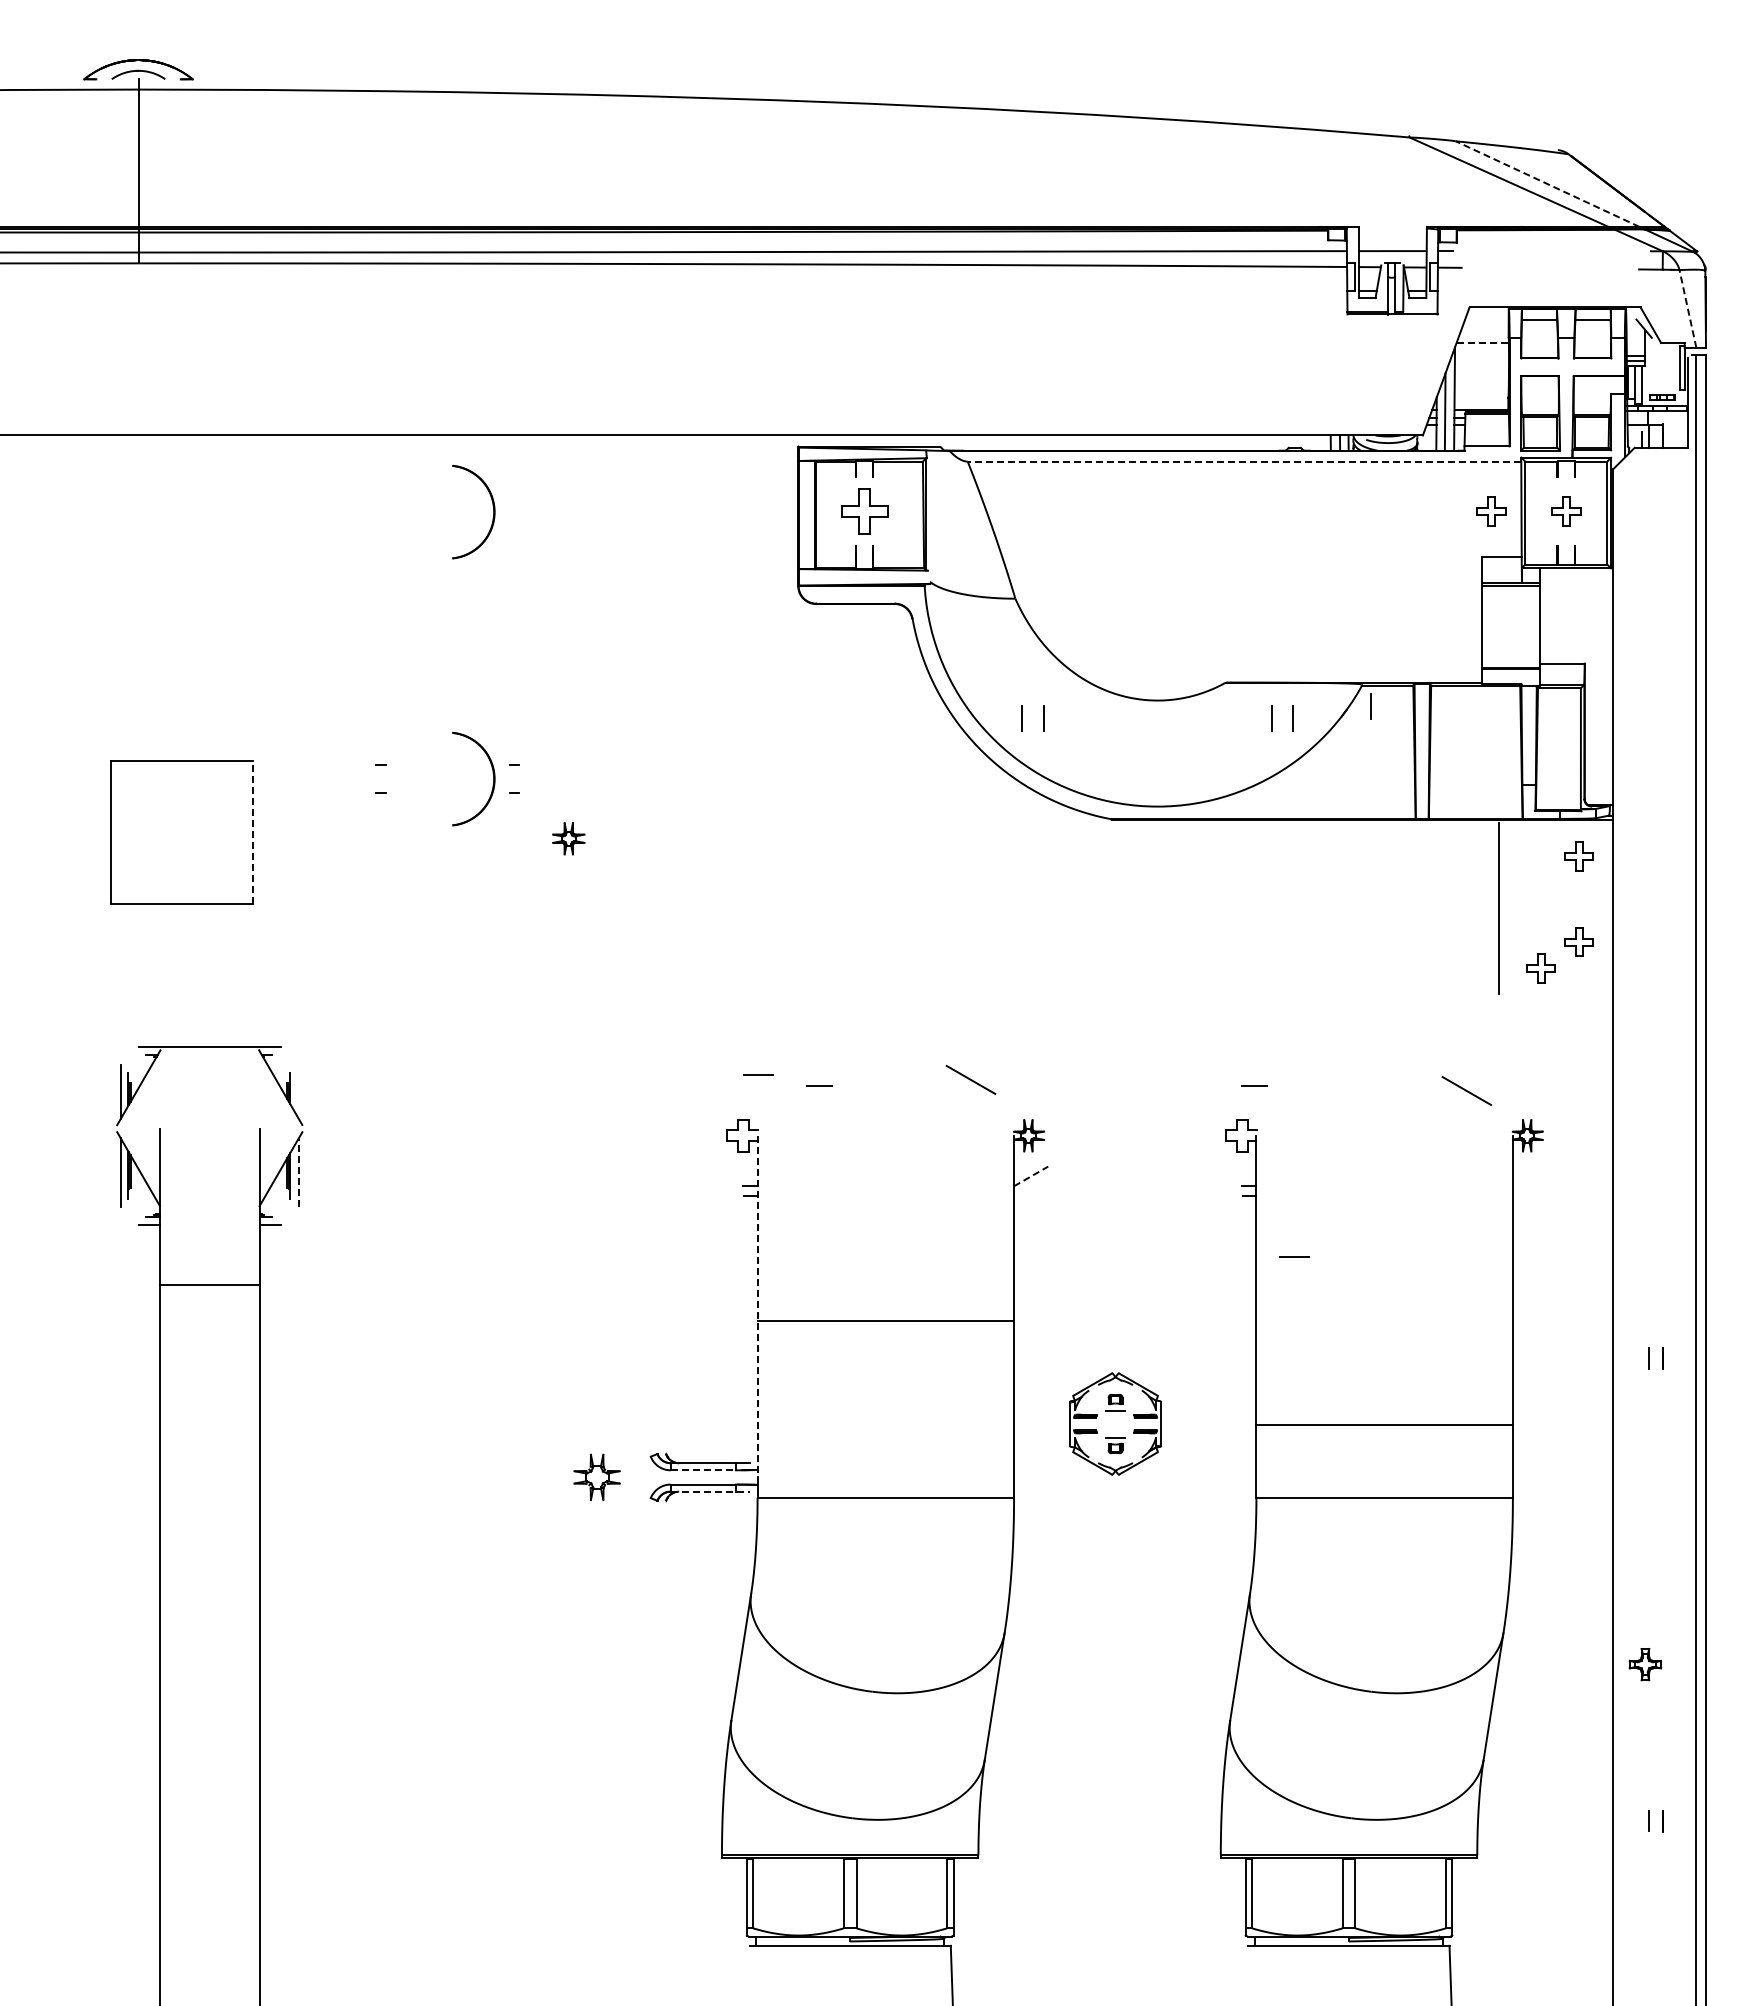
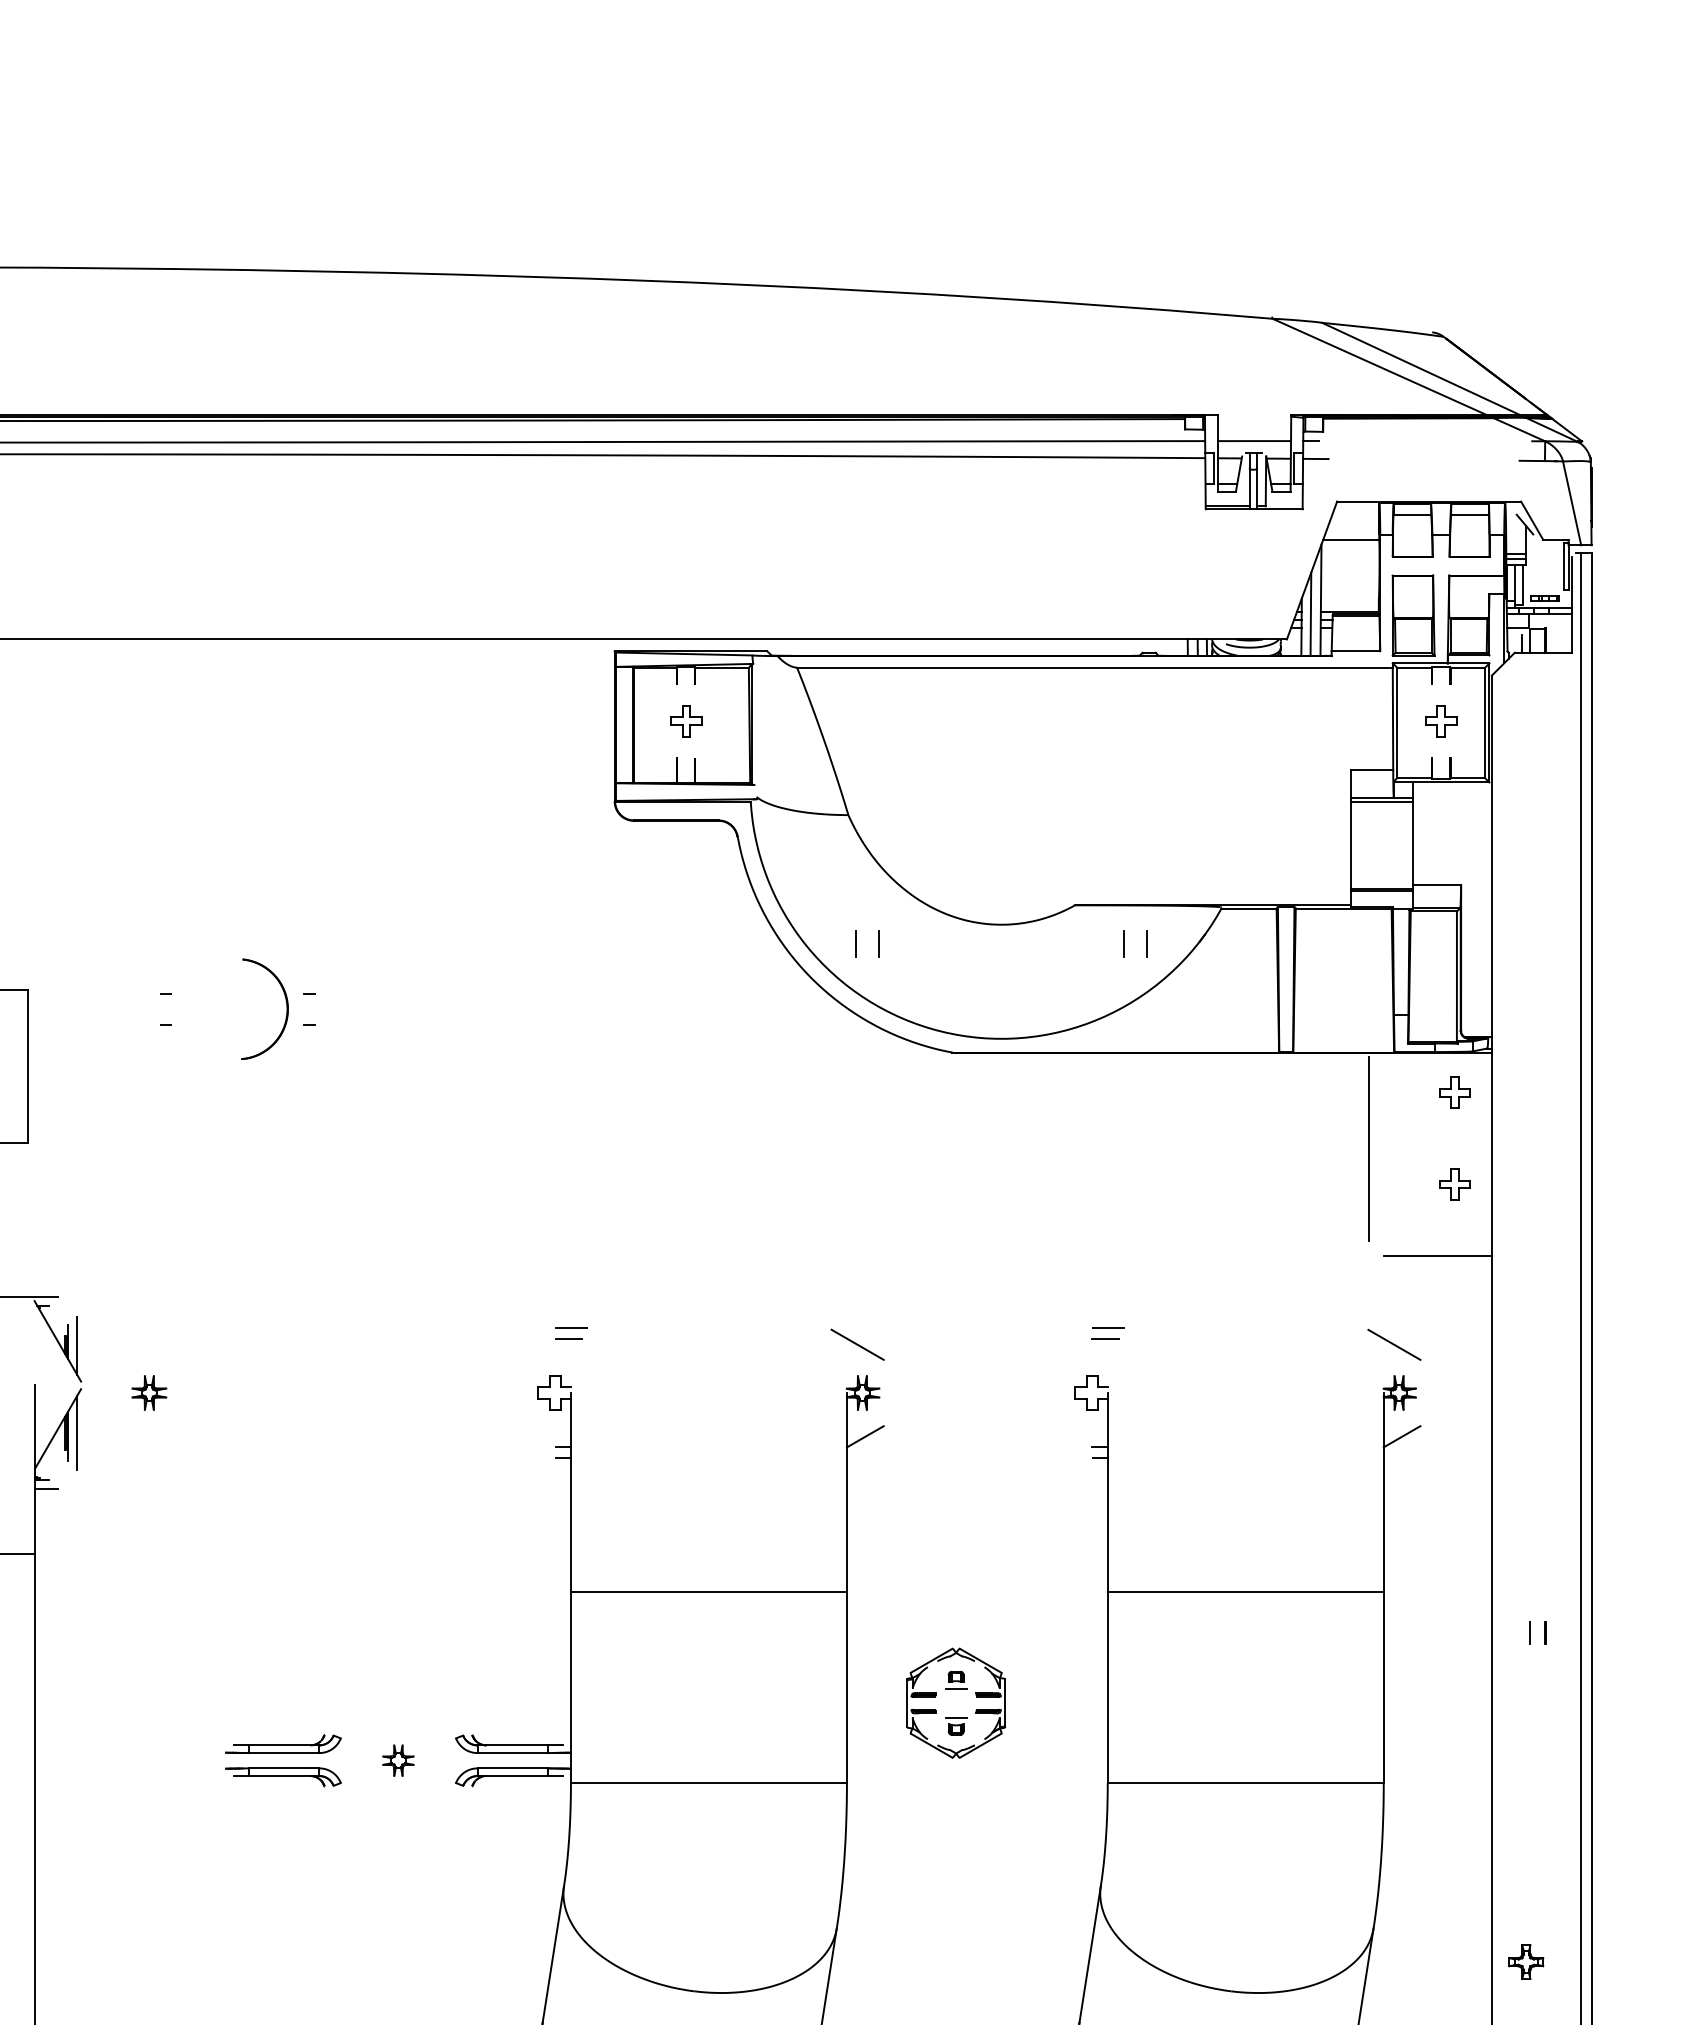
line: (1547, 183) -> (1420, 368), dashed -> solid
line: (1687, 308) -> (1571, 502), dashed -> solid
line: (1483, 342) -> (1352, 539), dashed -> solid
line: (1244, 461) -> (1094, 667), dashed -> solid
part: (492, 506) -> (285, 715), removed
part: (864, 511) -> (686, 721), size x0.62
part: (1491, 511) -> (1360, 721), removed
line: (1370, 706) -> (1230, 931), removed
line: (253, 832) -> (28, 1066), dashed -> solid
part: (568, 838) -> (149, 1392), moved
part: (1540, 968) -> (1413, 1213), removed
line: (1563, 1008) -> (1438, 1256), added
line: (970, 1079) -> (857, 1344), moved
line: (819, 1085) -> (568, 1338), moved
line: (1466, 1090) -> (1394, 1344), moved
line: (298, 1091) -> (76, 1345), added
line: (298, 1172) -> (76, 1432), dashed -> solid
line: (1031, 1176) -> (865, 1436), dashed -> solid
line: (1529, 1176) -> (1401, 1436), added
line: (1294, 1256) -> (1108, 1327), moved
line: (757, 1306) -> (570, 1576), dashed -> solid
line: (1384, 1424) -> (1245, 1591), moved
part: (490, 1461) -> (283, 1743), added
line: (703, 1470) -> (512, 1753), dashed -> solid
part: (597, 1477) -> (398, 1760), size x0.62
line: (710, 1491) -> (520, 1775), dashed -> solid
part: (490, 1492) -> (283, 1776), added

